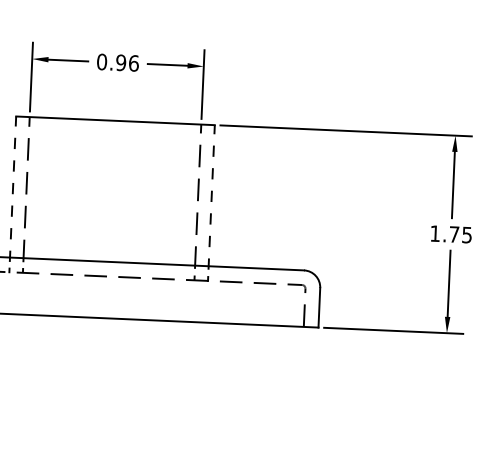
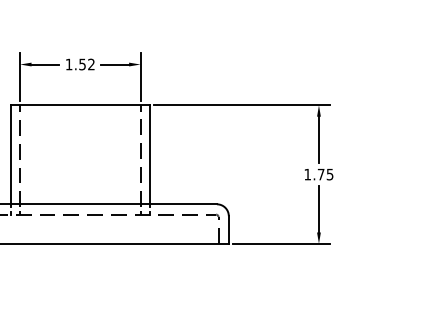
text: (118, 62) -> (80, 64), 0.96 -> 1.52
line: (12, 188) -> (10, 155), dashed -> solid
line: (212, 198) -> (150, 156), dashed -> solid

